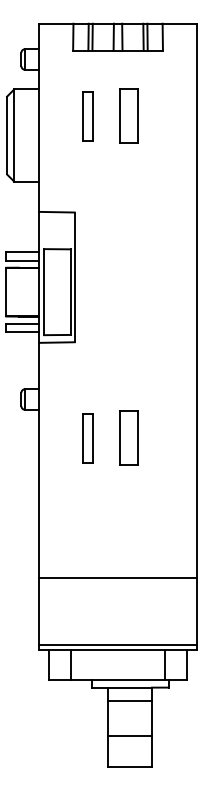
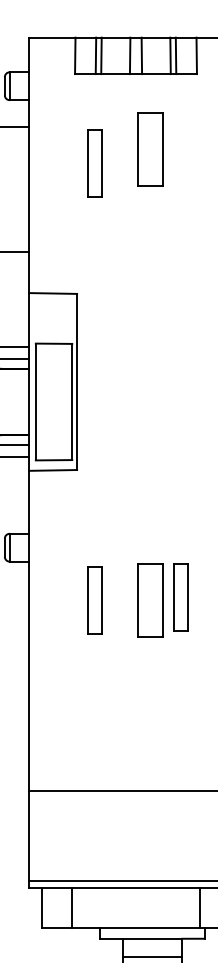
part: (128, 115) -> (150, 148), moved
part: (150, 436) -> (180, 597), added

